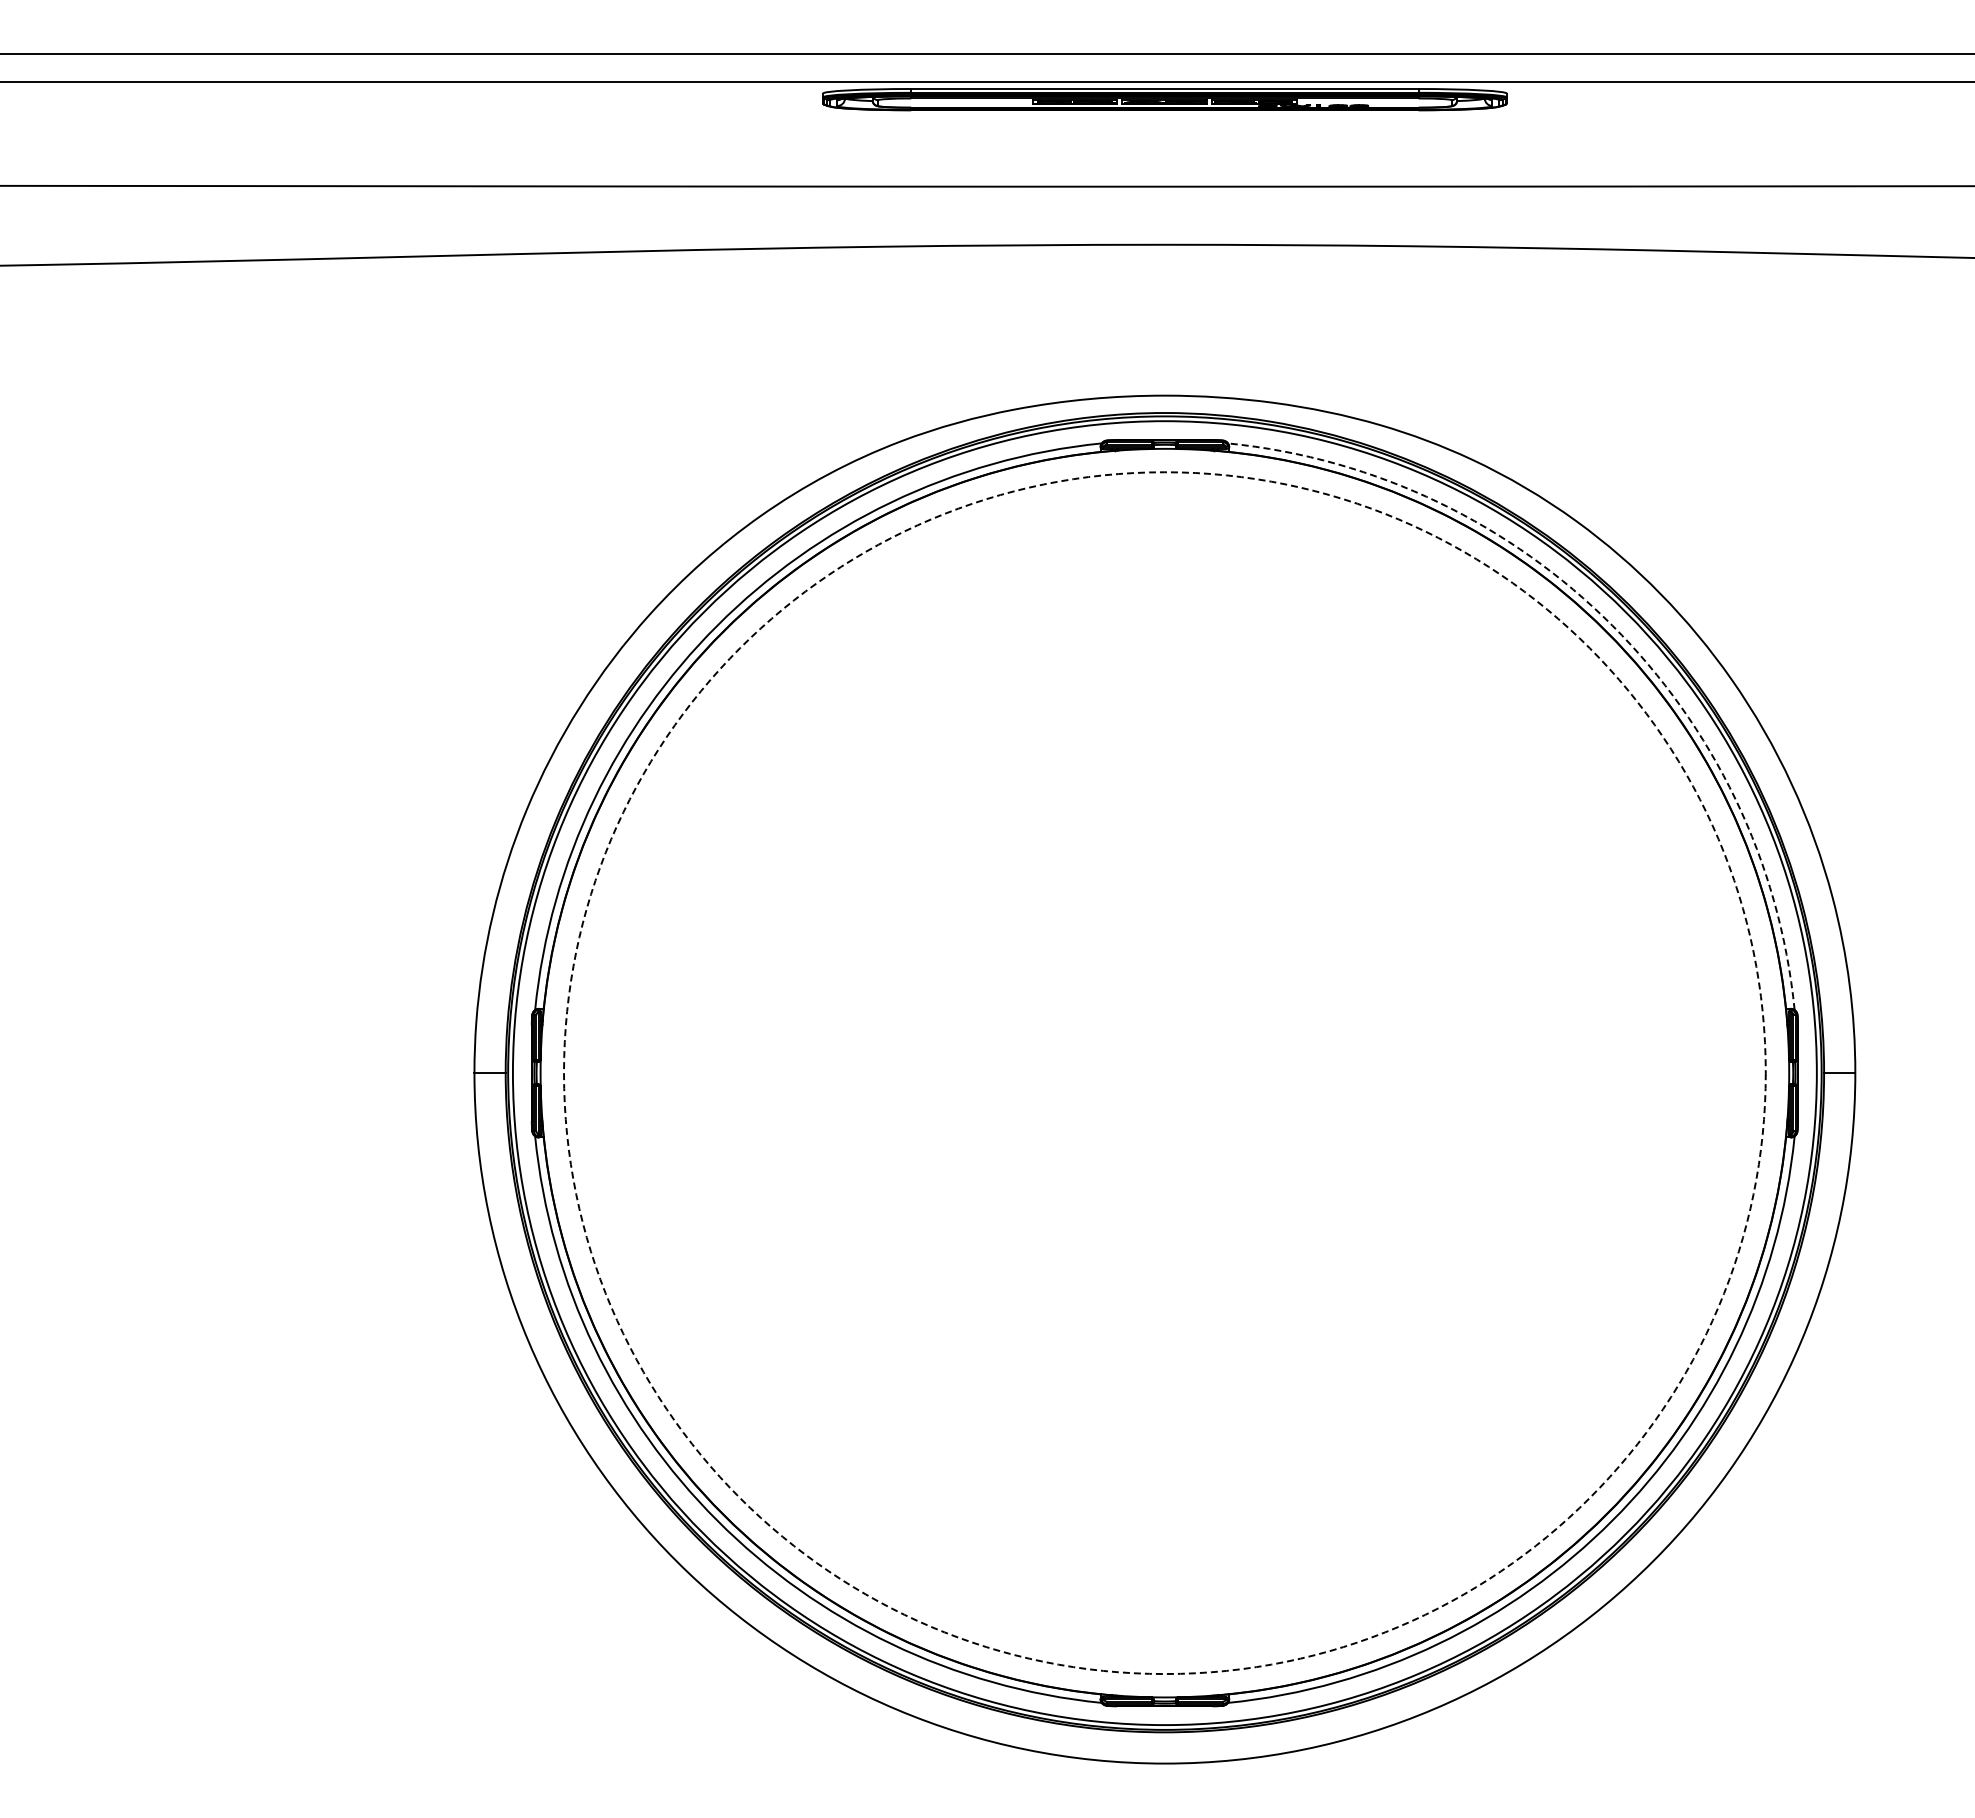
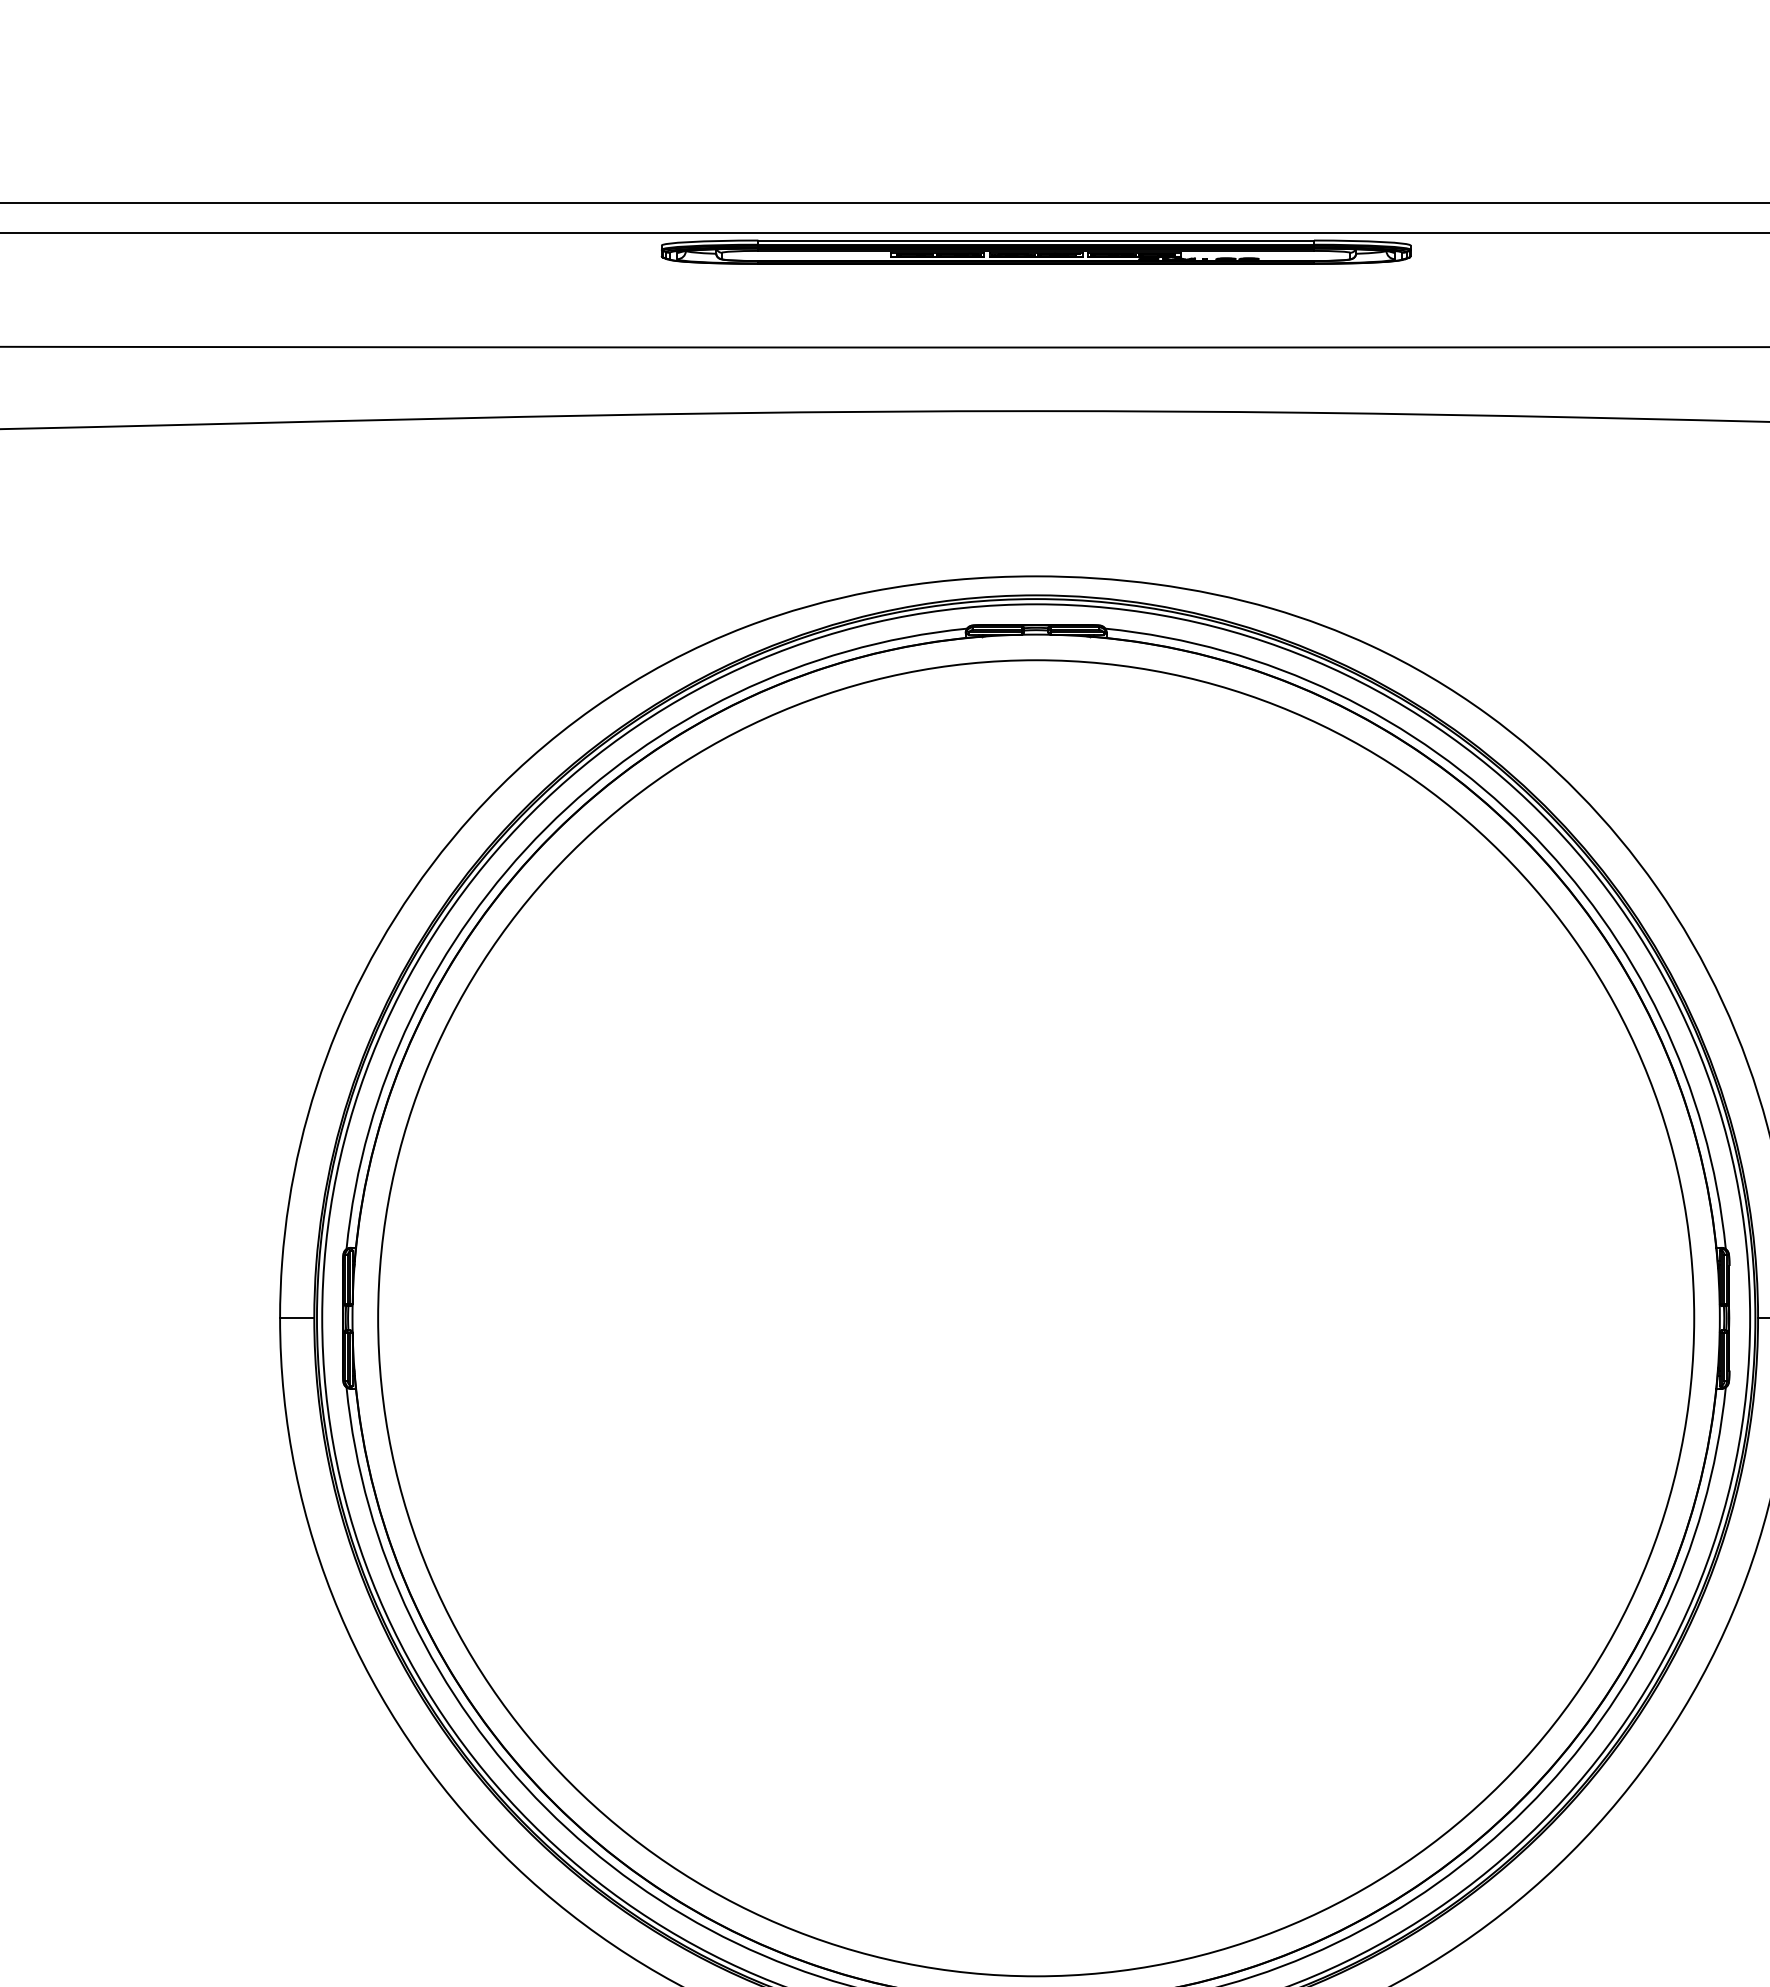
arc: (1612, 625) -> (1526, 828), dashed -> solid
circle: (1164, 1073) -> (1035, 1318), dashed -> solid

